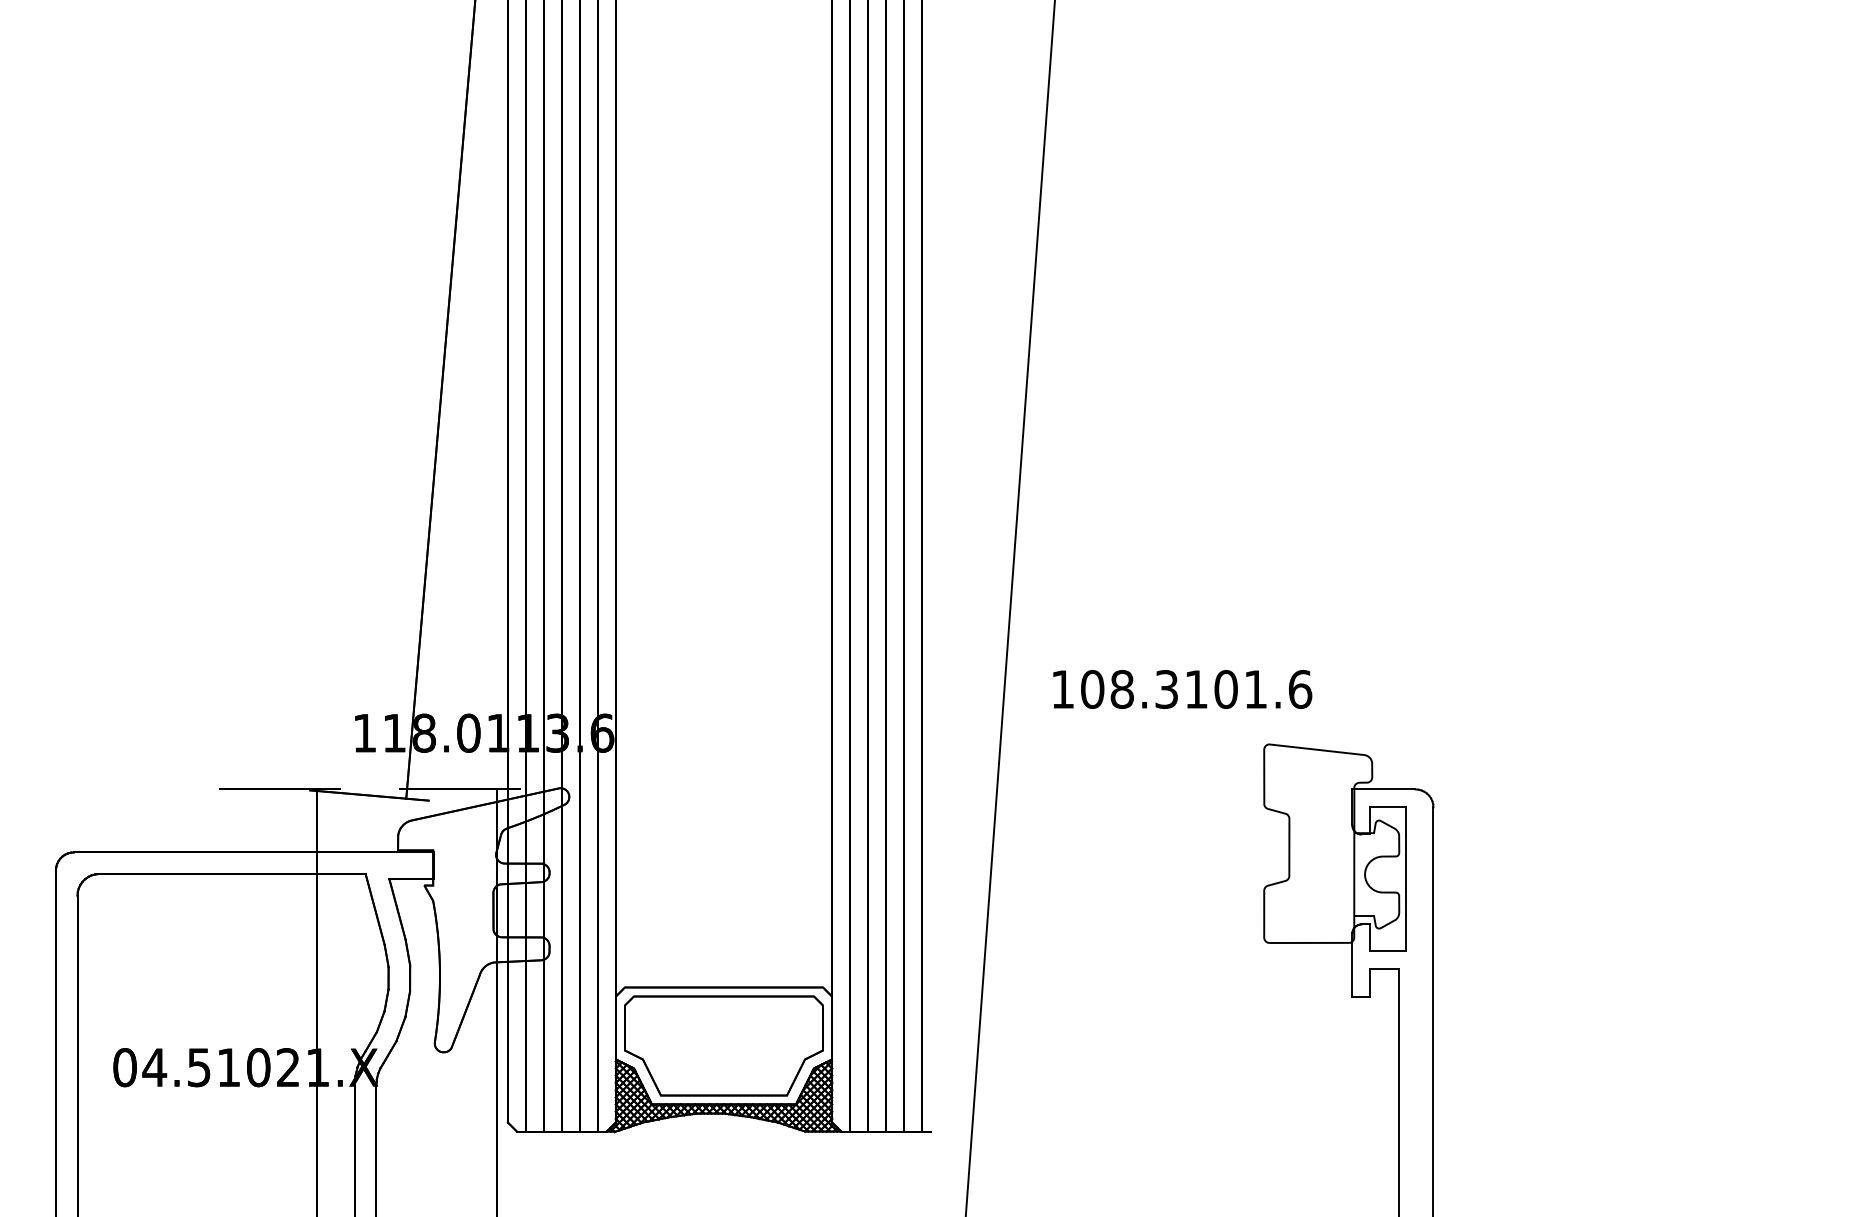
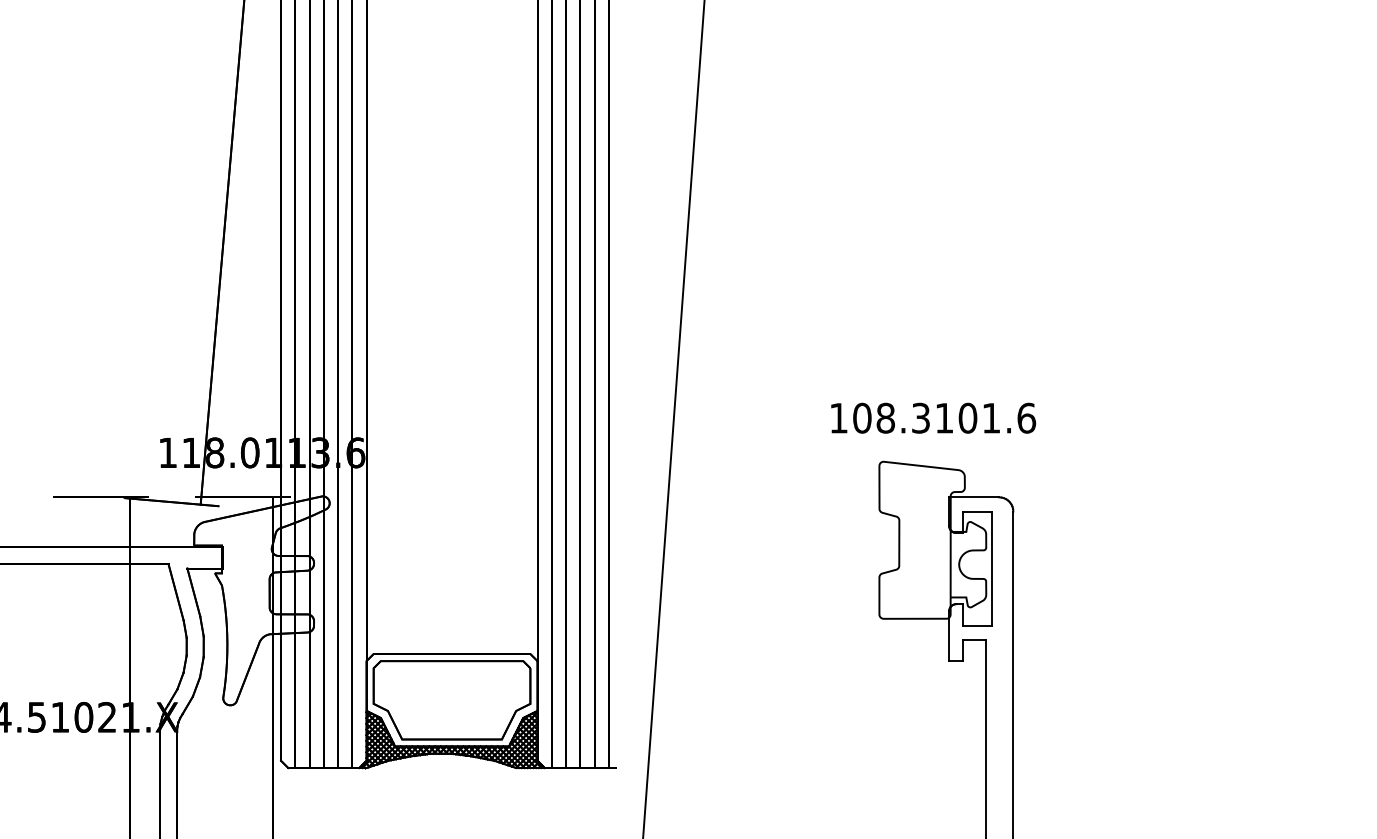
text: (1182, 689) -> (933, 418), moved

